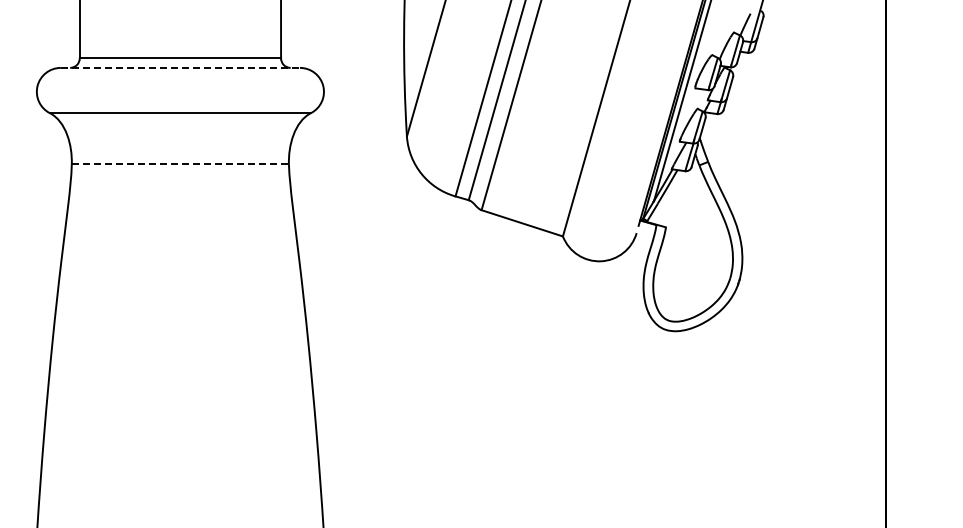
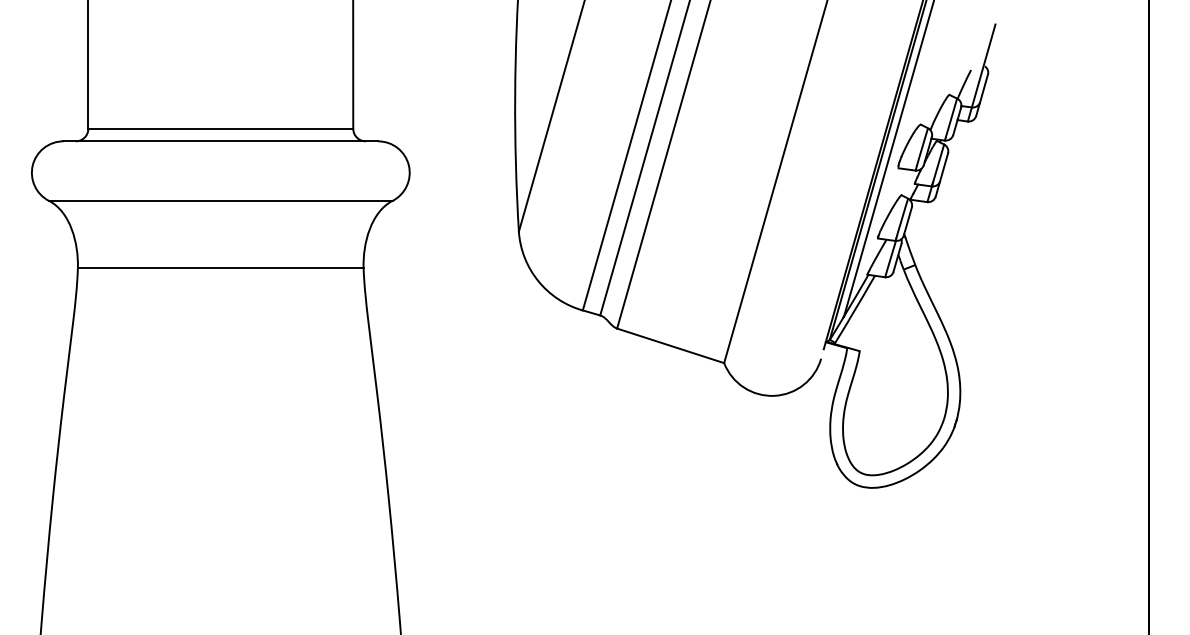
line: (180, 67) -> (220, 140), dashed -> solid
line: (180, 164) -> (220, 268), dashed -> solid

